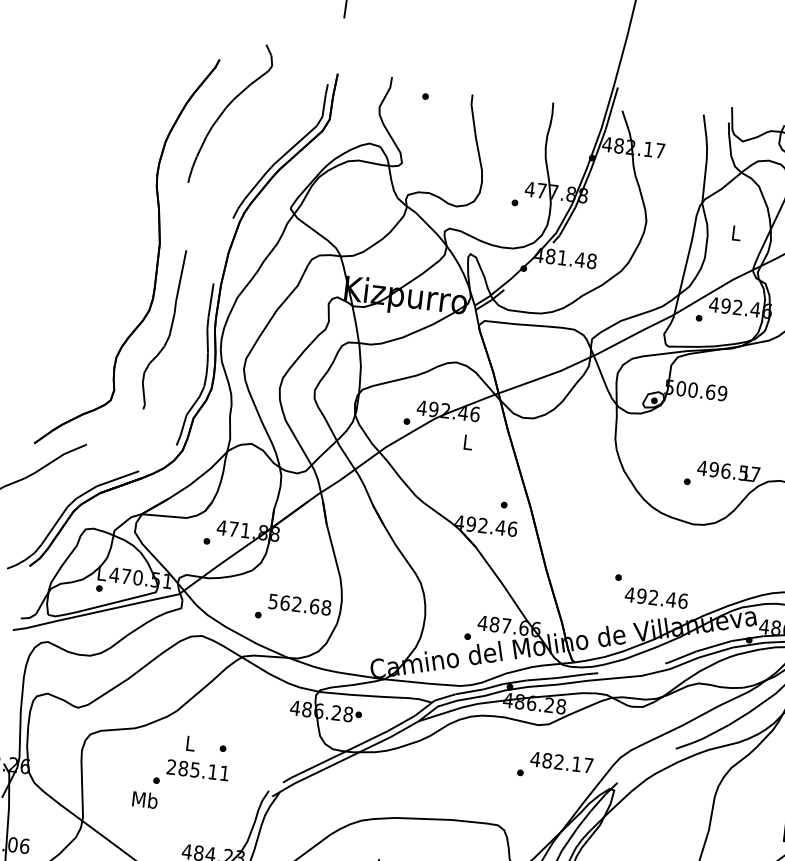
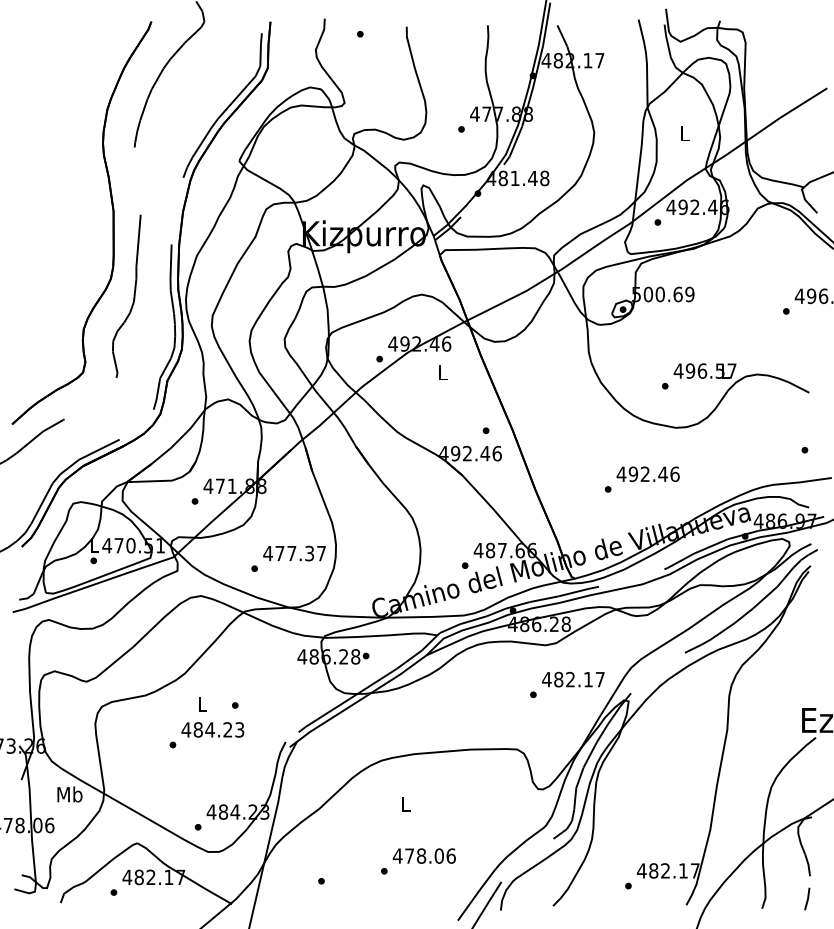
text: (655, 598) -> (647, 474), moved
text: (299, 604) -> (294, 553), 562.68 -> 477.37
text: (197, 769) -> (212, 729), 285.11 -> 484.23
text: (144, 799) -> (69, 794), moved

